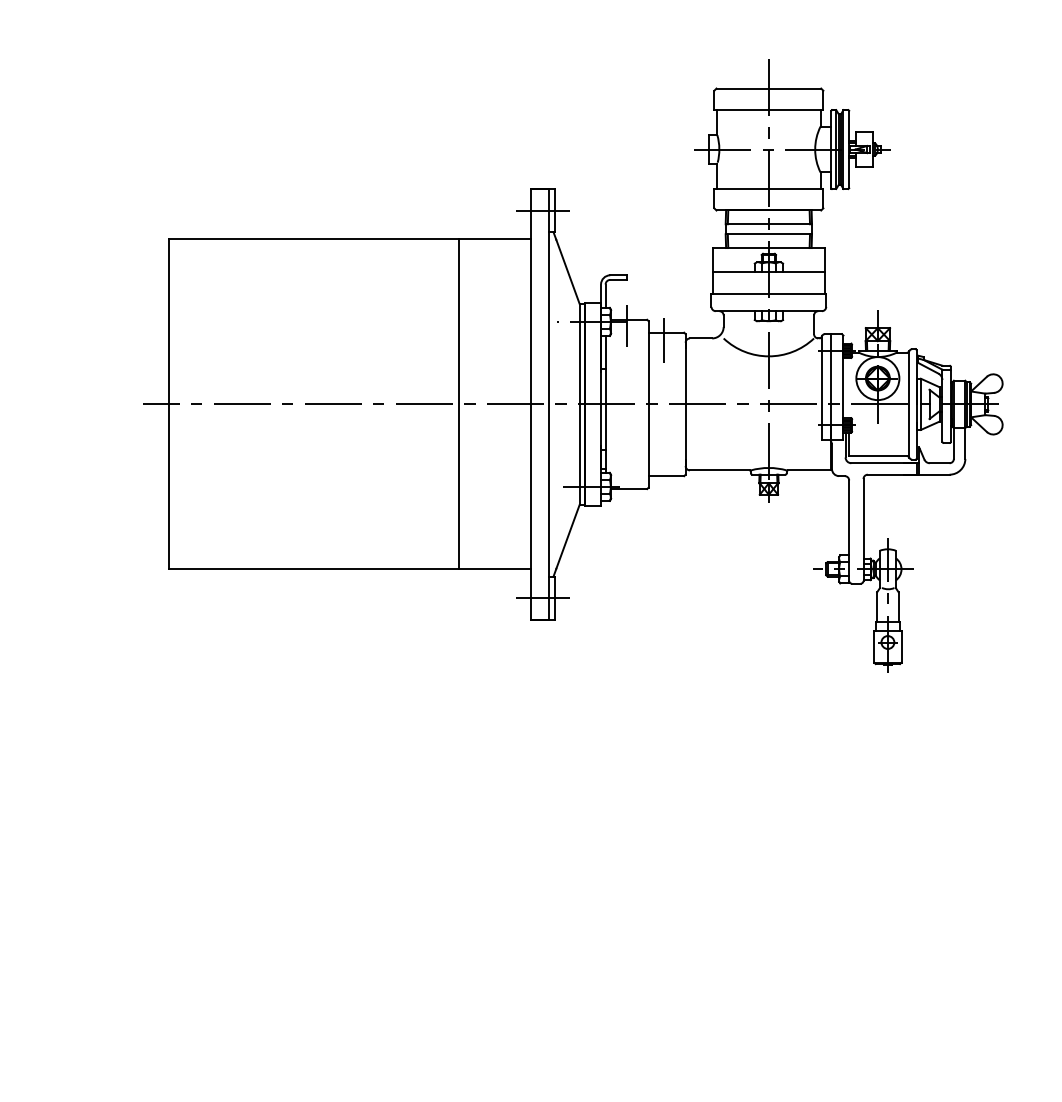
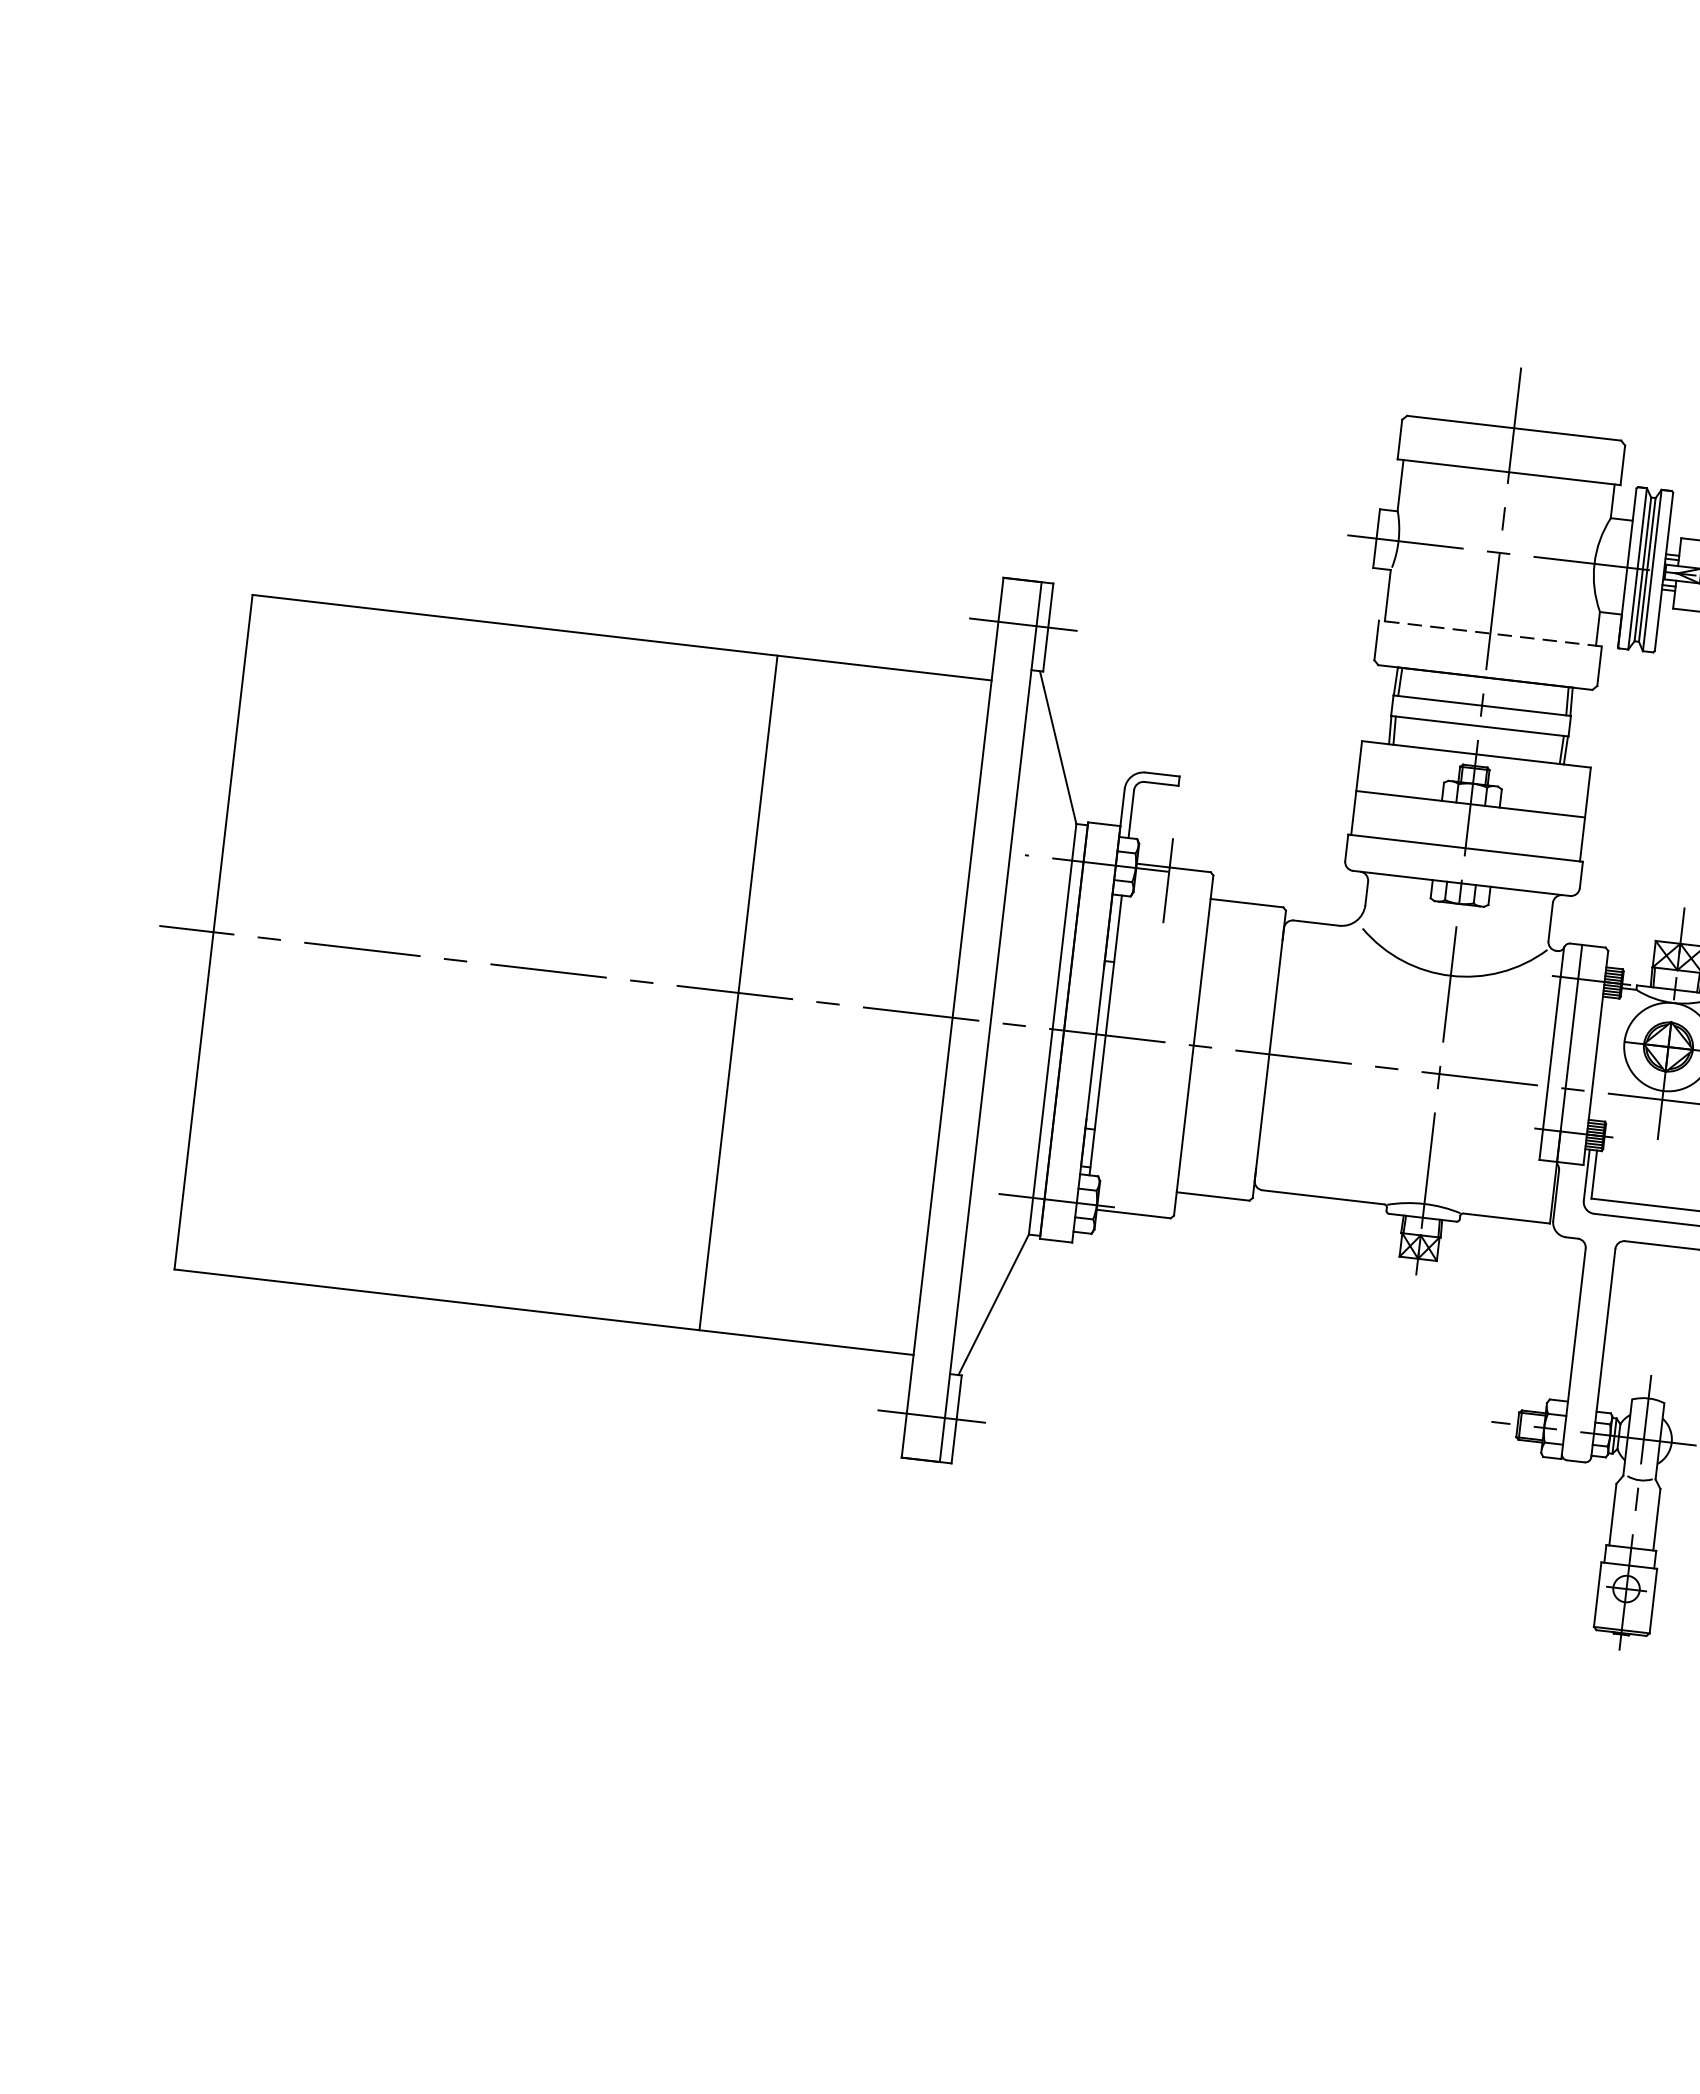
line: (768, 188) -> (1489, 632), solid -> dashed
line: (664, 340) -> (1241, 918), removed
line: (459, 404) -> (739, 993), moved

